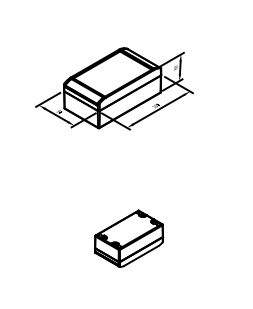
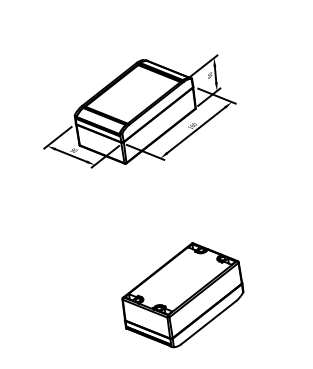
part: (128, 238) -> (181, 294), size x1.43

